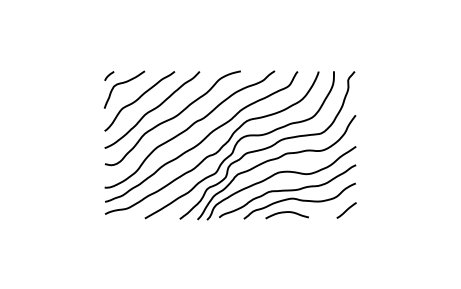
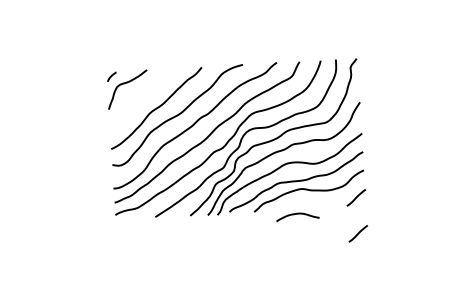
curve: (138, 100) -> (142, 99), removed
curve: (285, 213) -> (296, 215), moved
line: (346, 246) -> (358, 233), added

